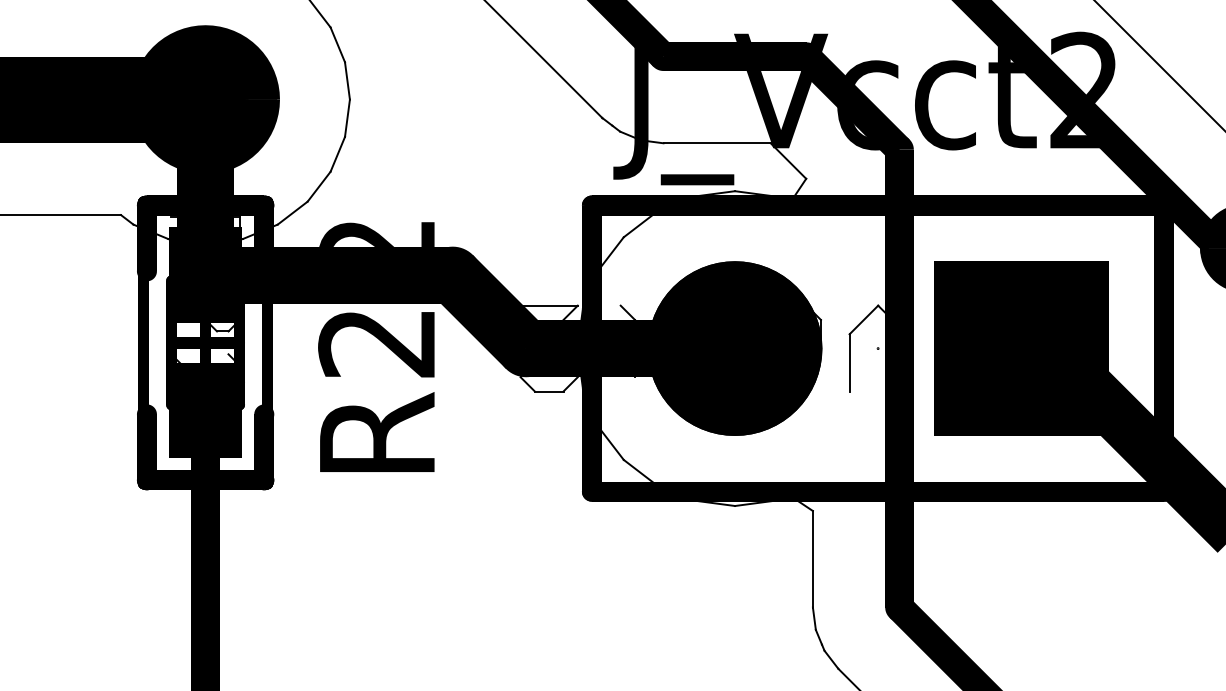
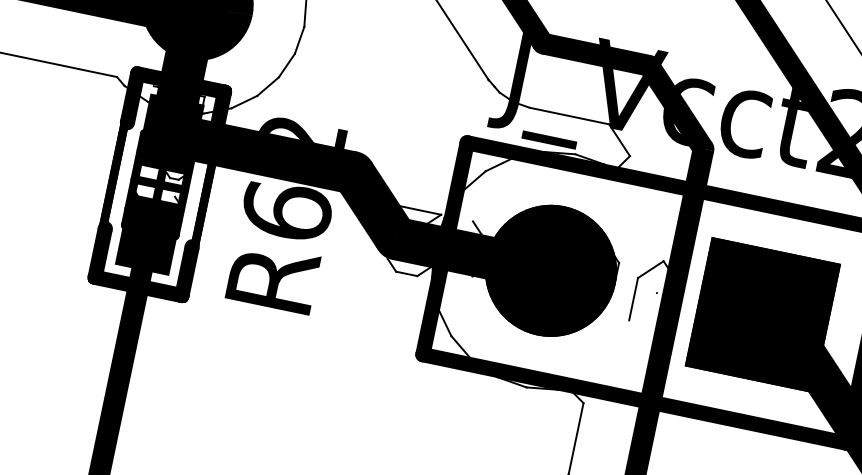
text: (377, 341) -> (287, 210), R22 -> R62

